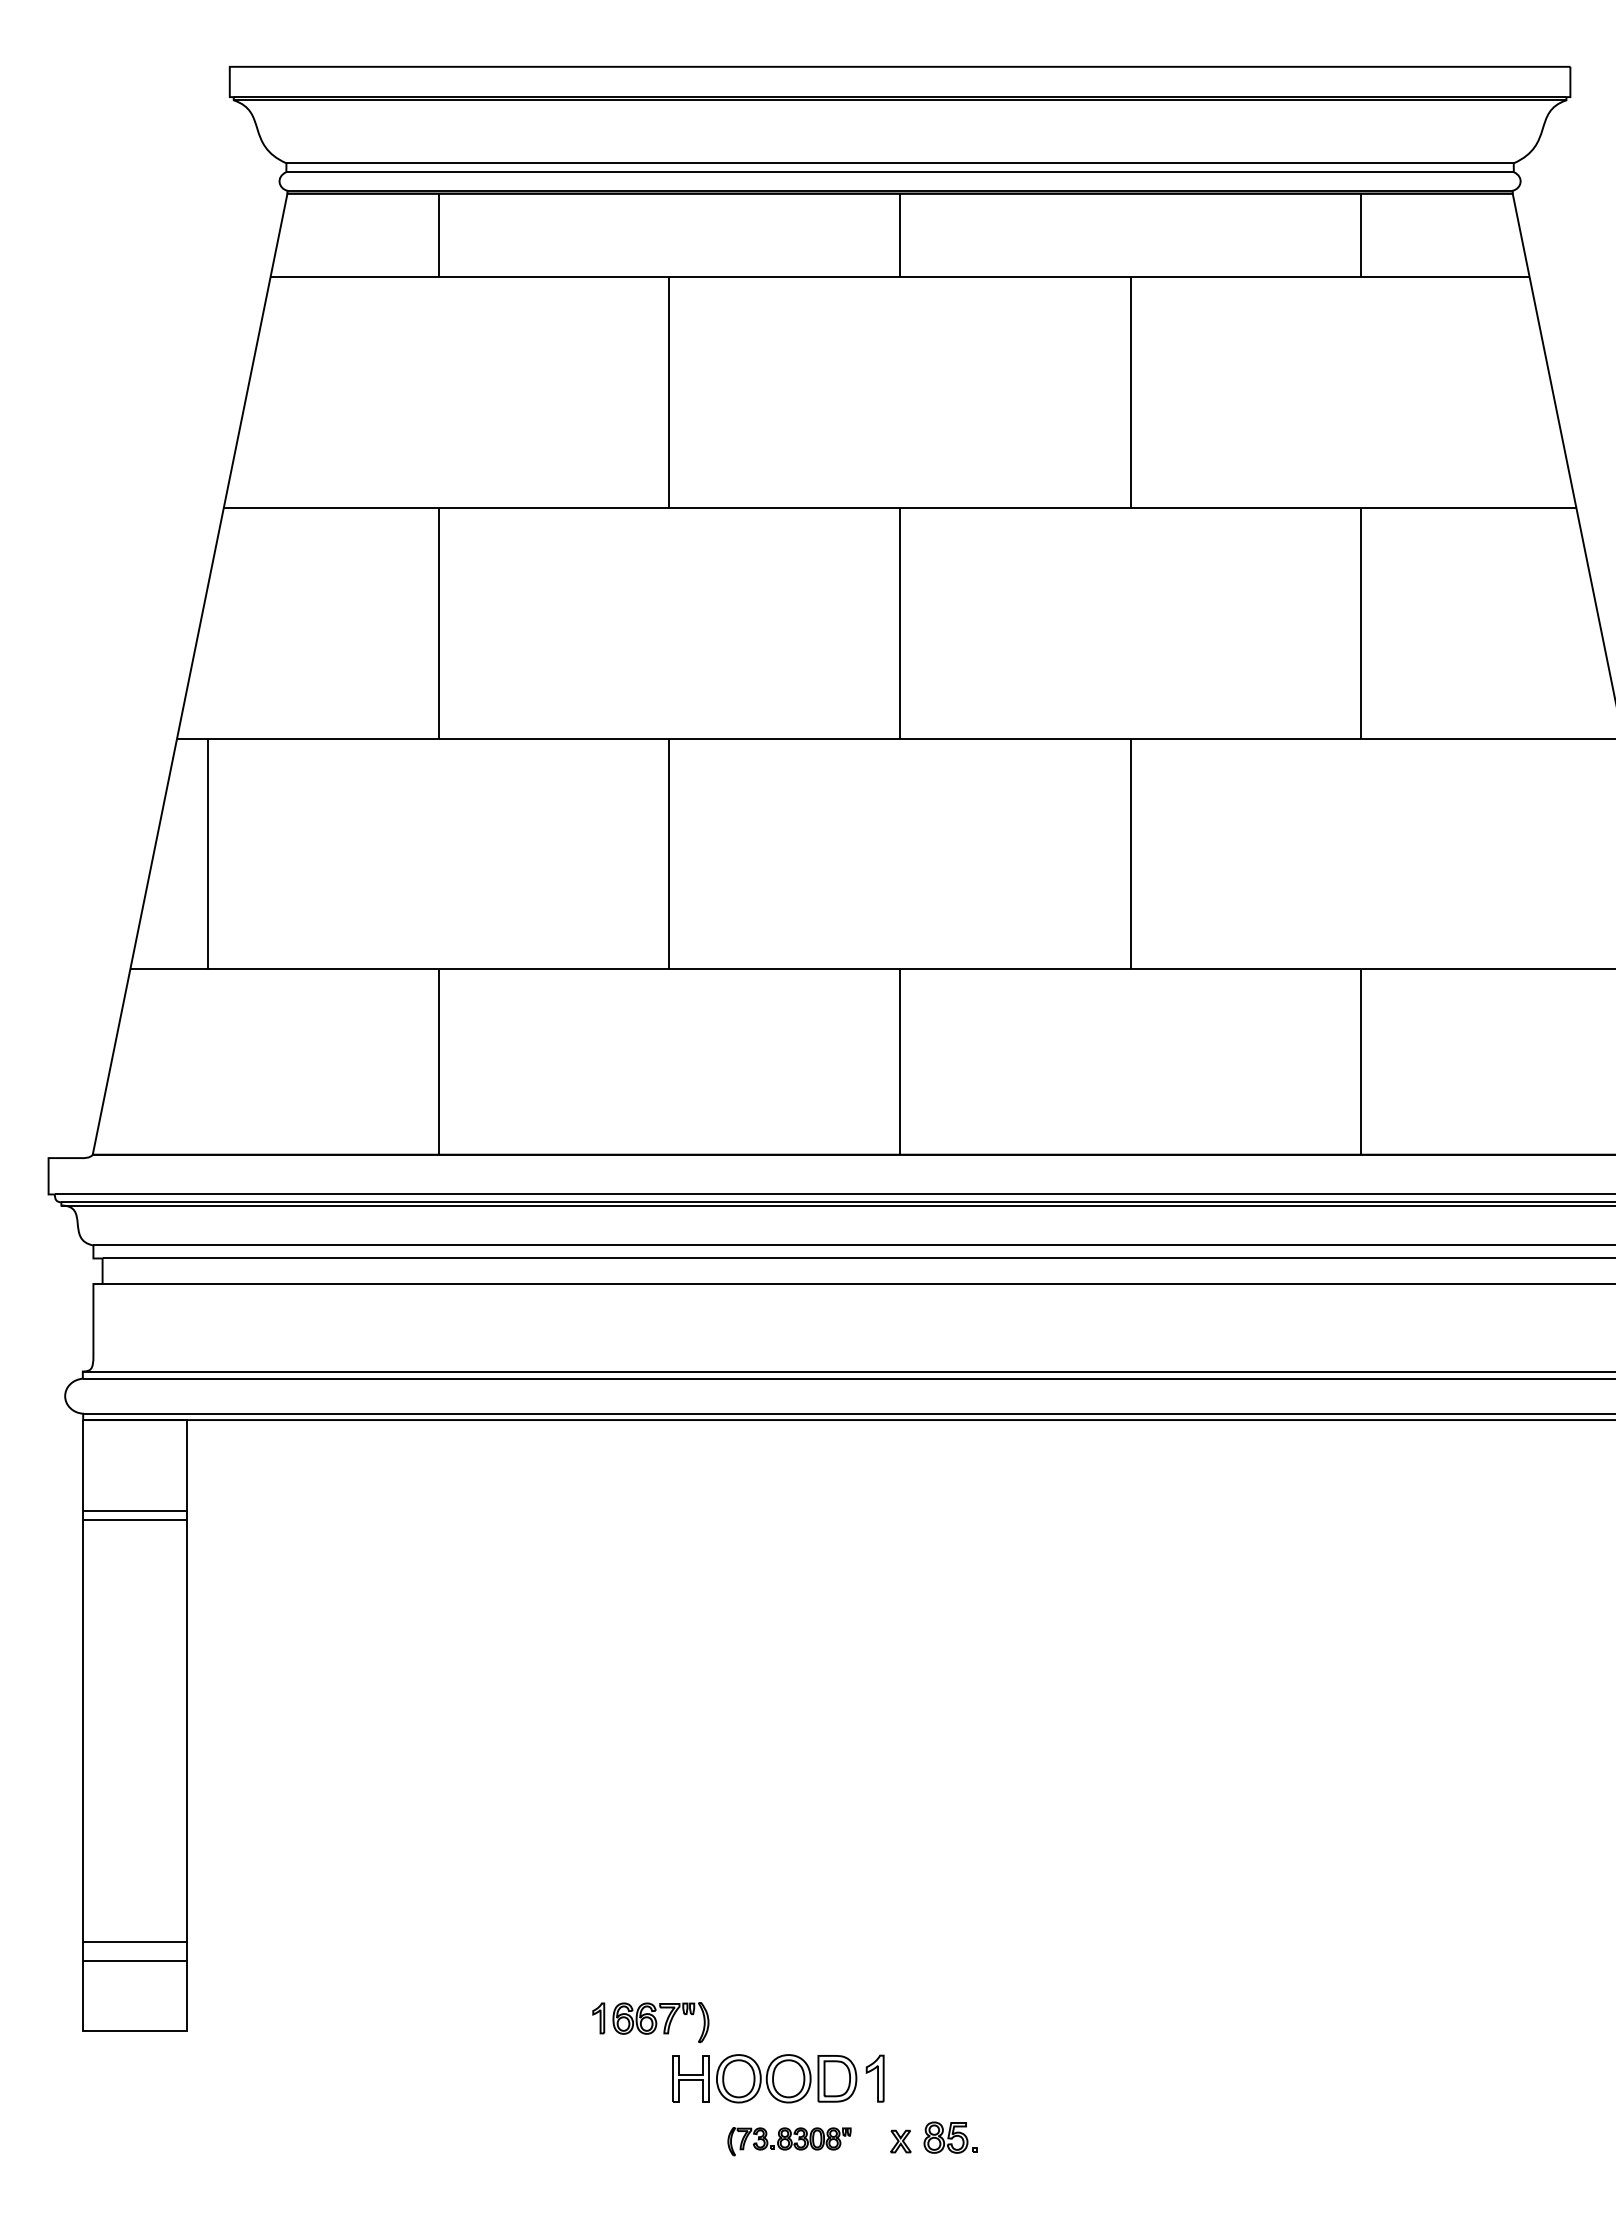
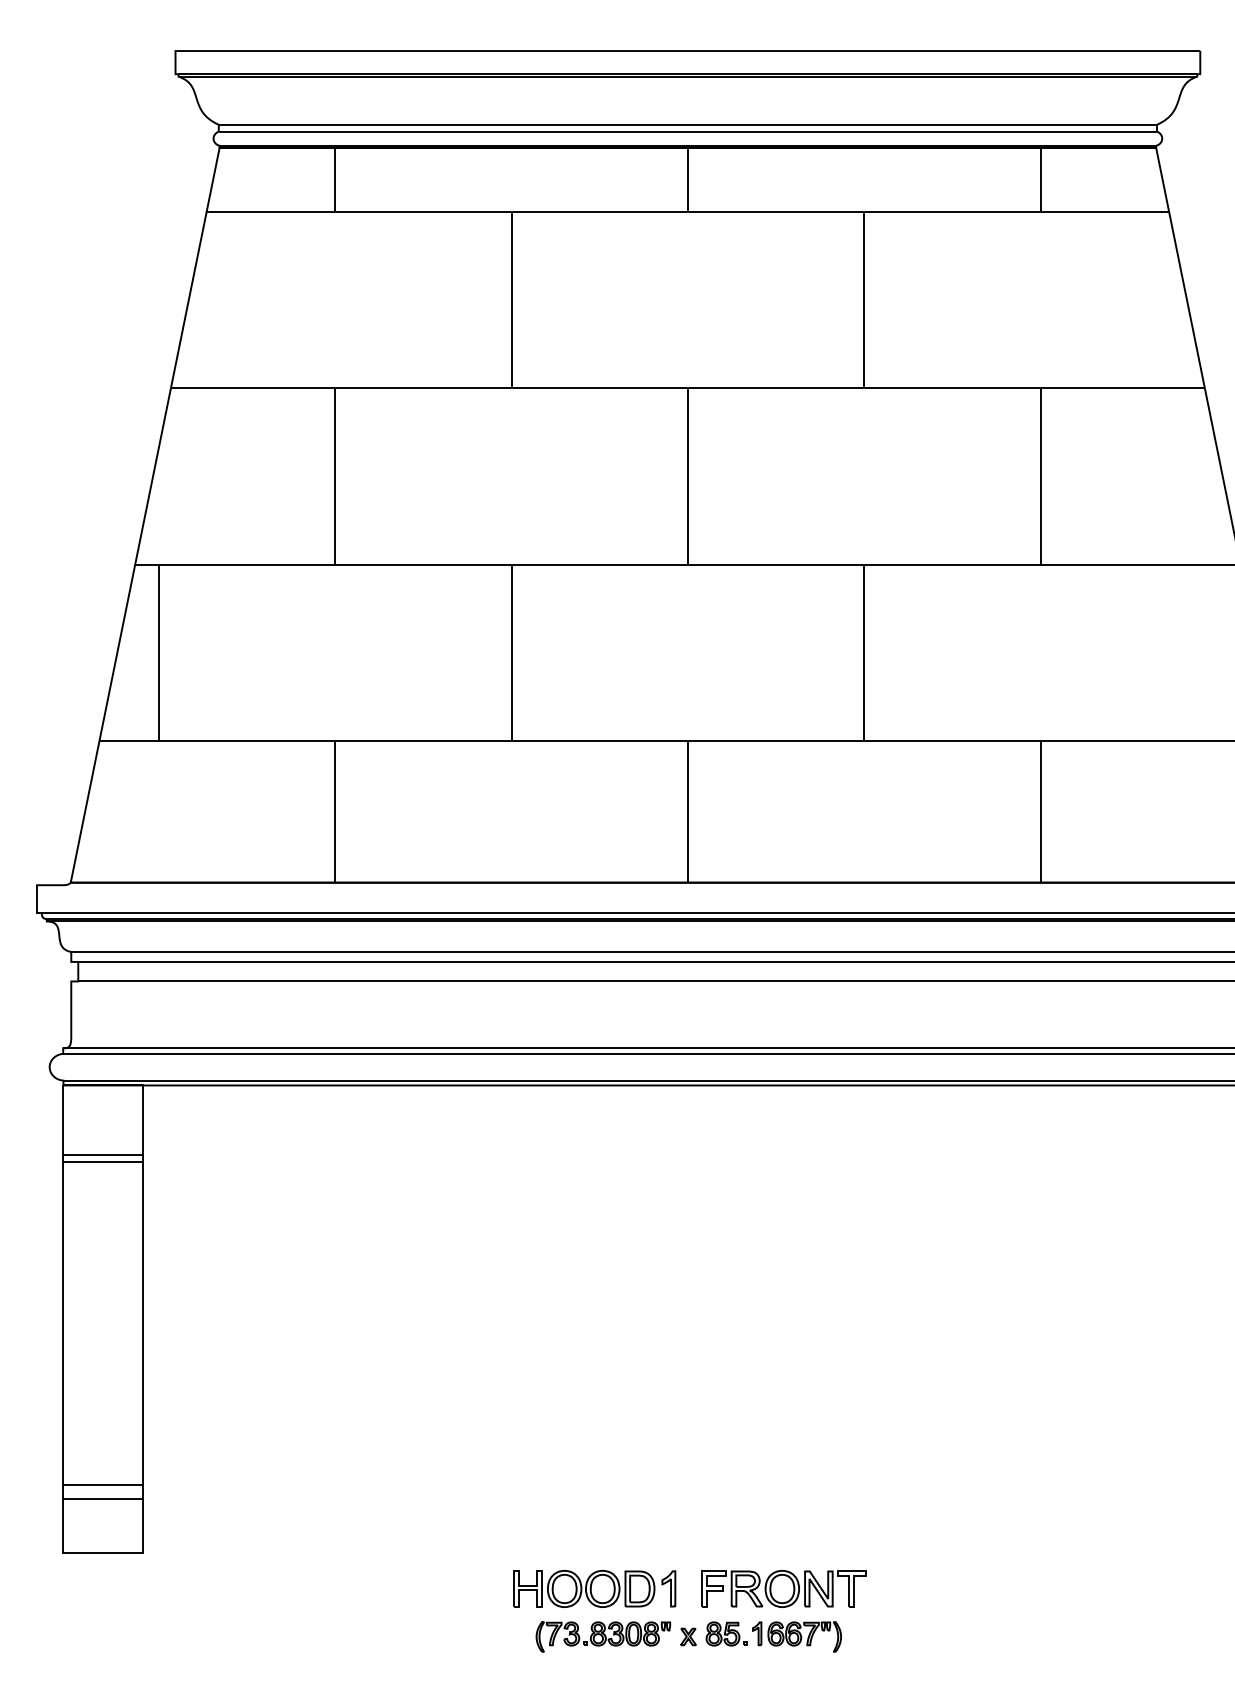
part: (650, 2022) -> (796, 1636), moved
part: (1025, 2078) -> (783, 1588), added
part: (789, 2141) -> (603, 1636), size x1.43

